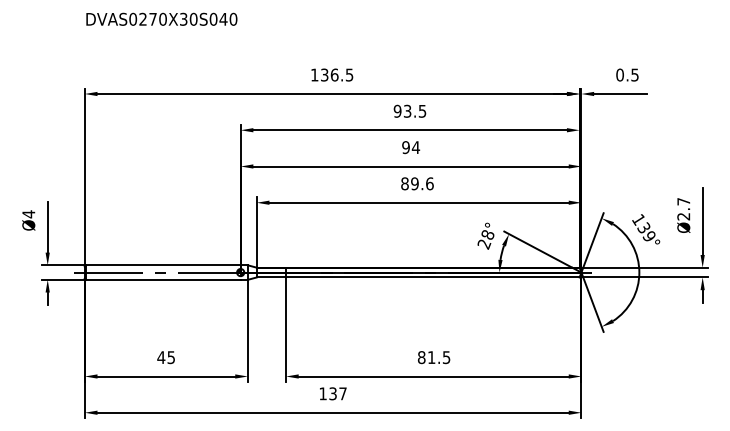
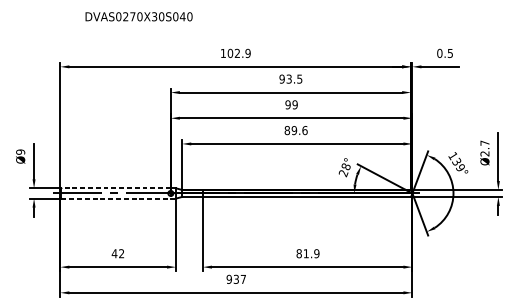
text: (161, 18) -> (138, 16), moved
text: (336, 74) -> (238, 53), 136.5 -> 102.9
text: (415, 147) -> (294, 104), 94 -> 99
text: (28, 214) -> (20, 152), Ø4 -> Ø9
line: (162, 265) -> (115, 188), solid -> dashed
line: (163, 279) -> (116, 198), solid -> dashed
text: (170, 357) -> (121, 253), 45 -> 42
text: (446, 357) -> (316, 253), 81.5 -> 81.9
text: (322, 393) -> (228, 279), 137 -> 937

